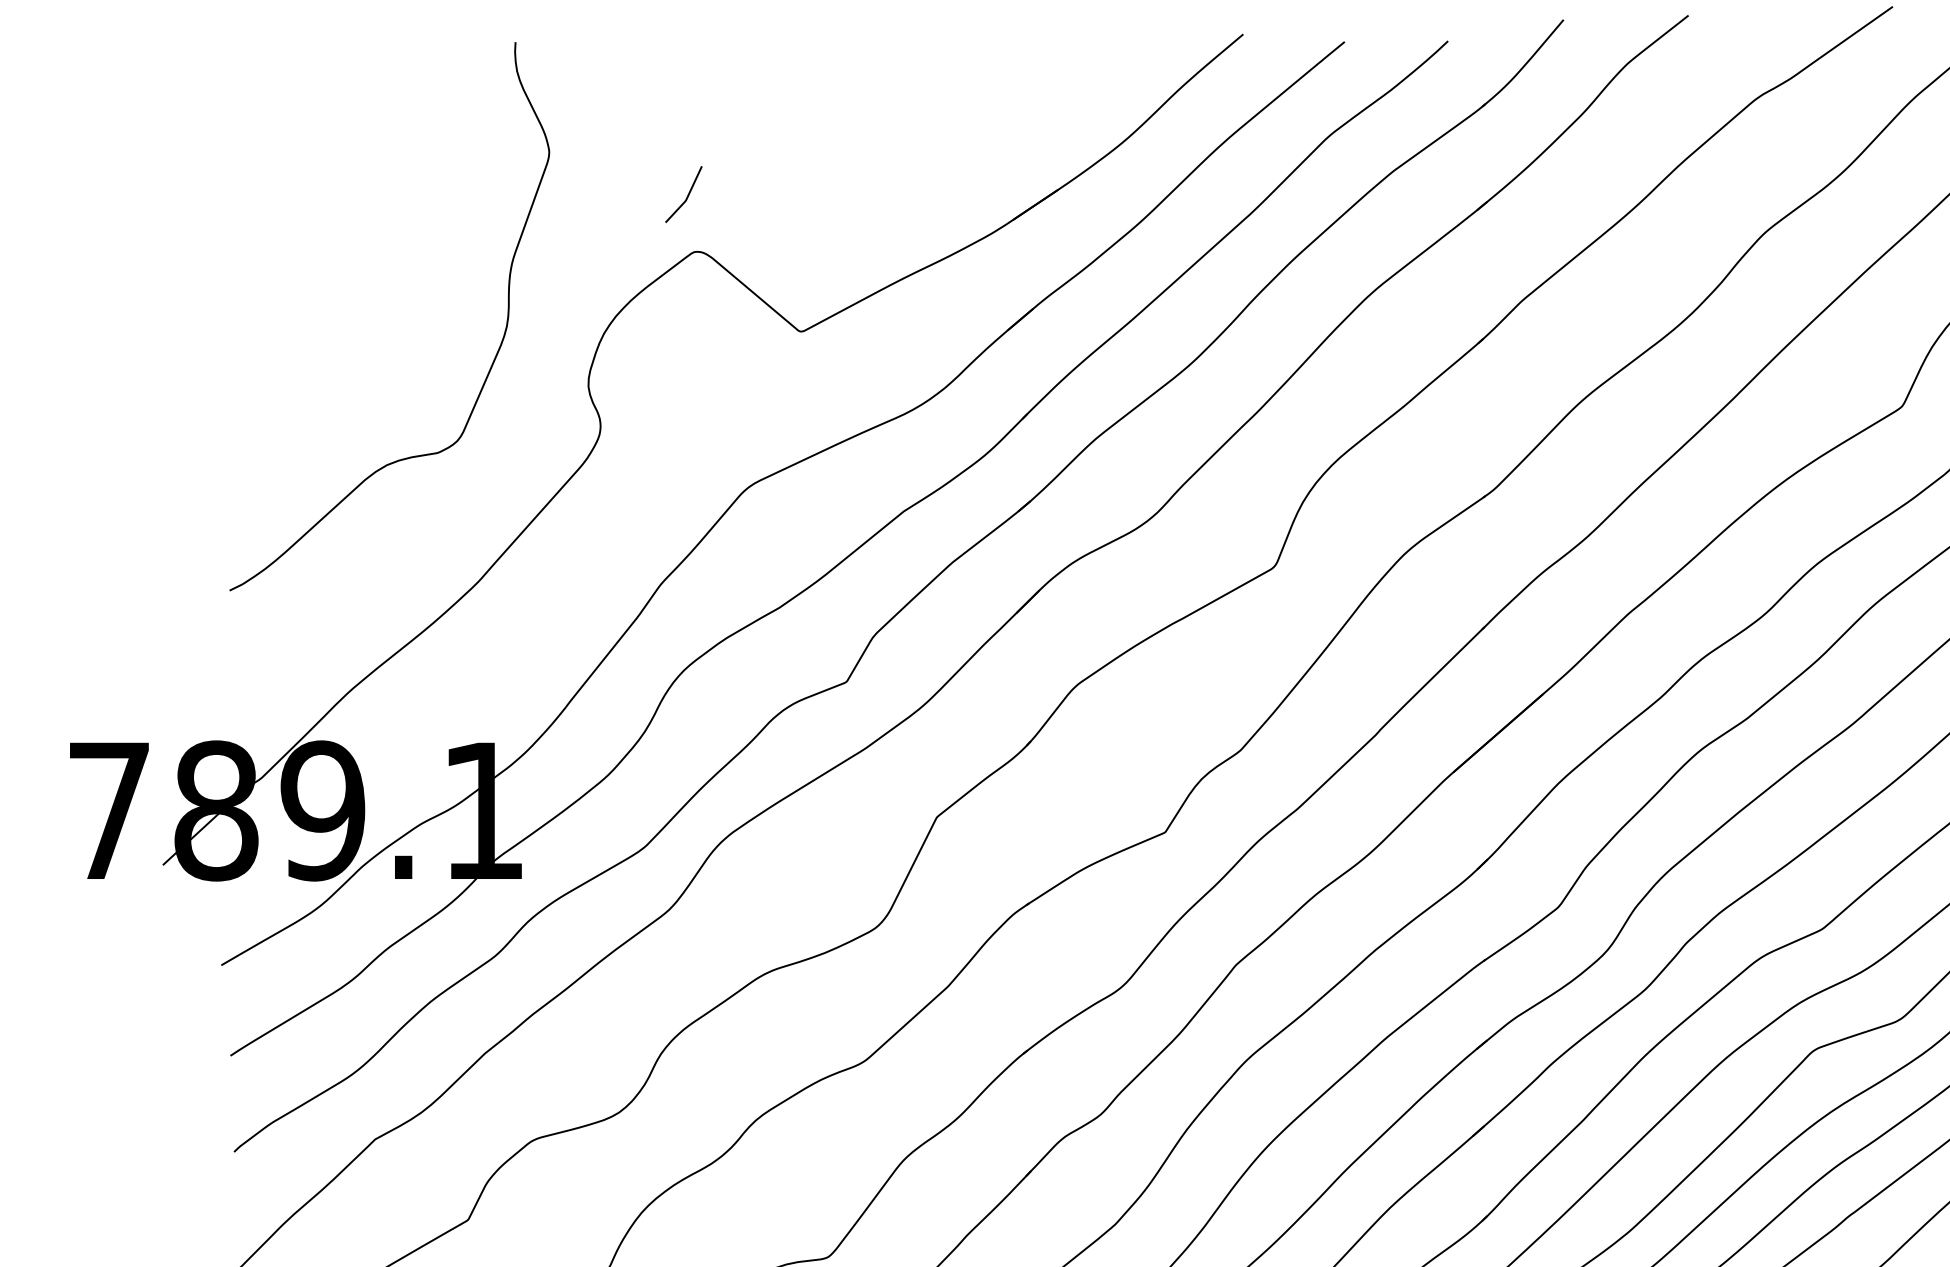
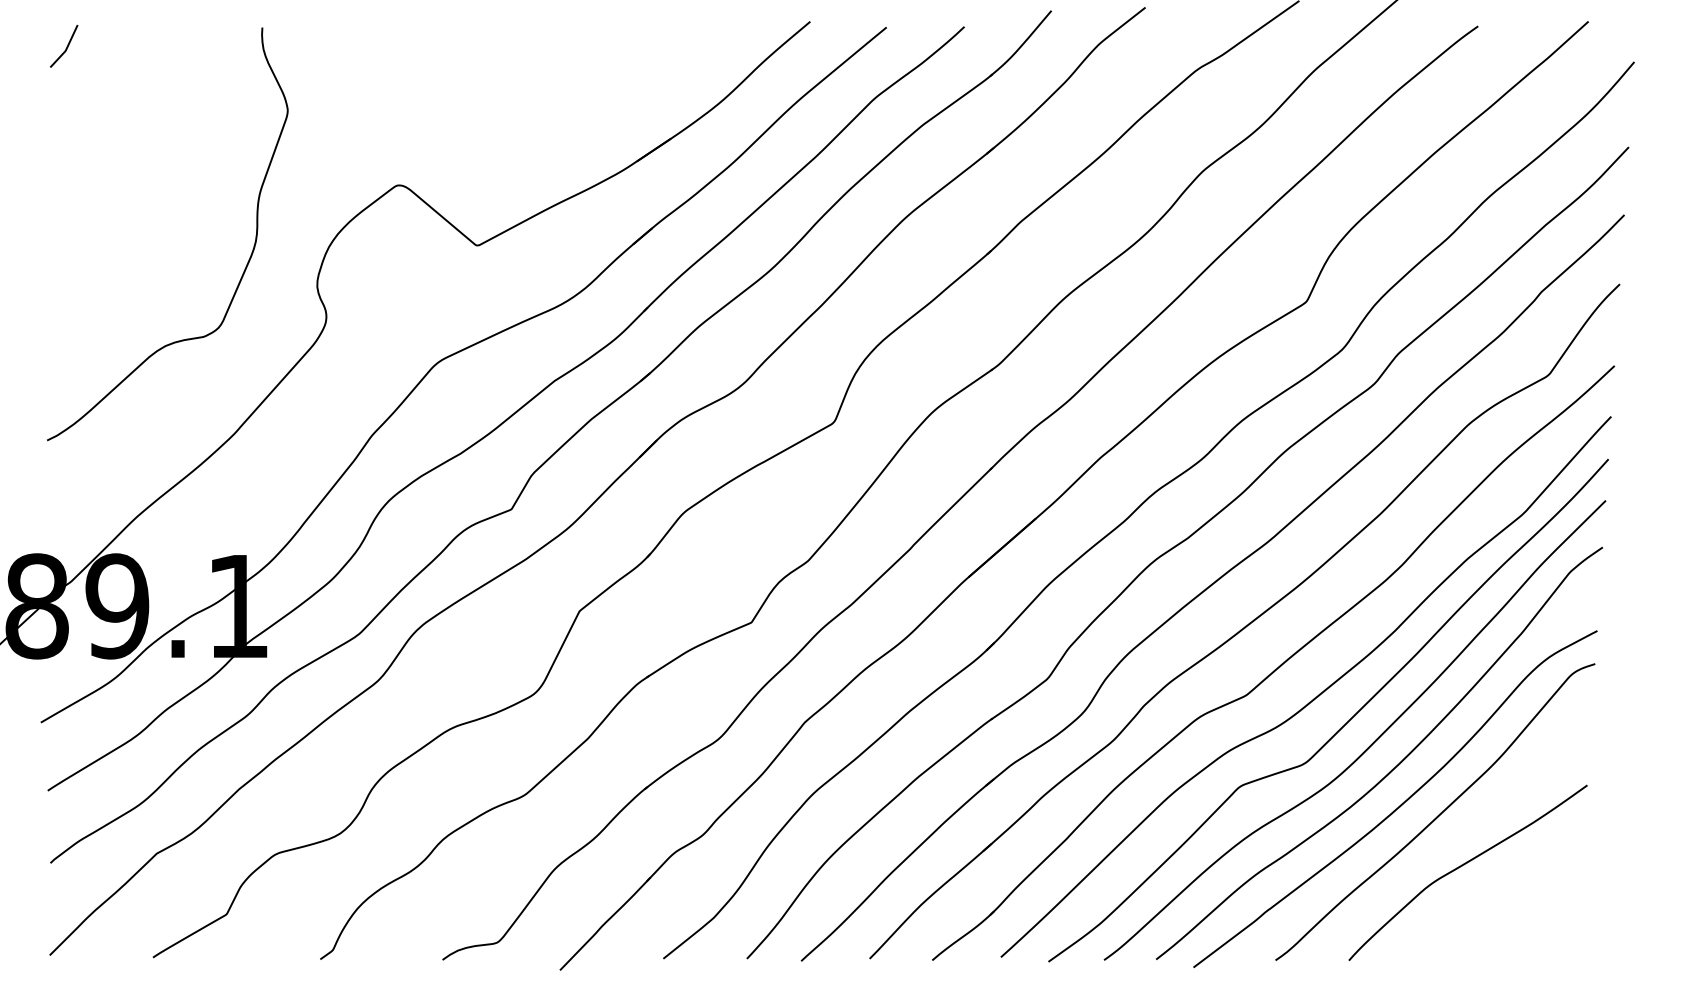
curve: (687, 194) -> (66, 46), moved

